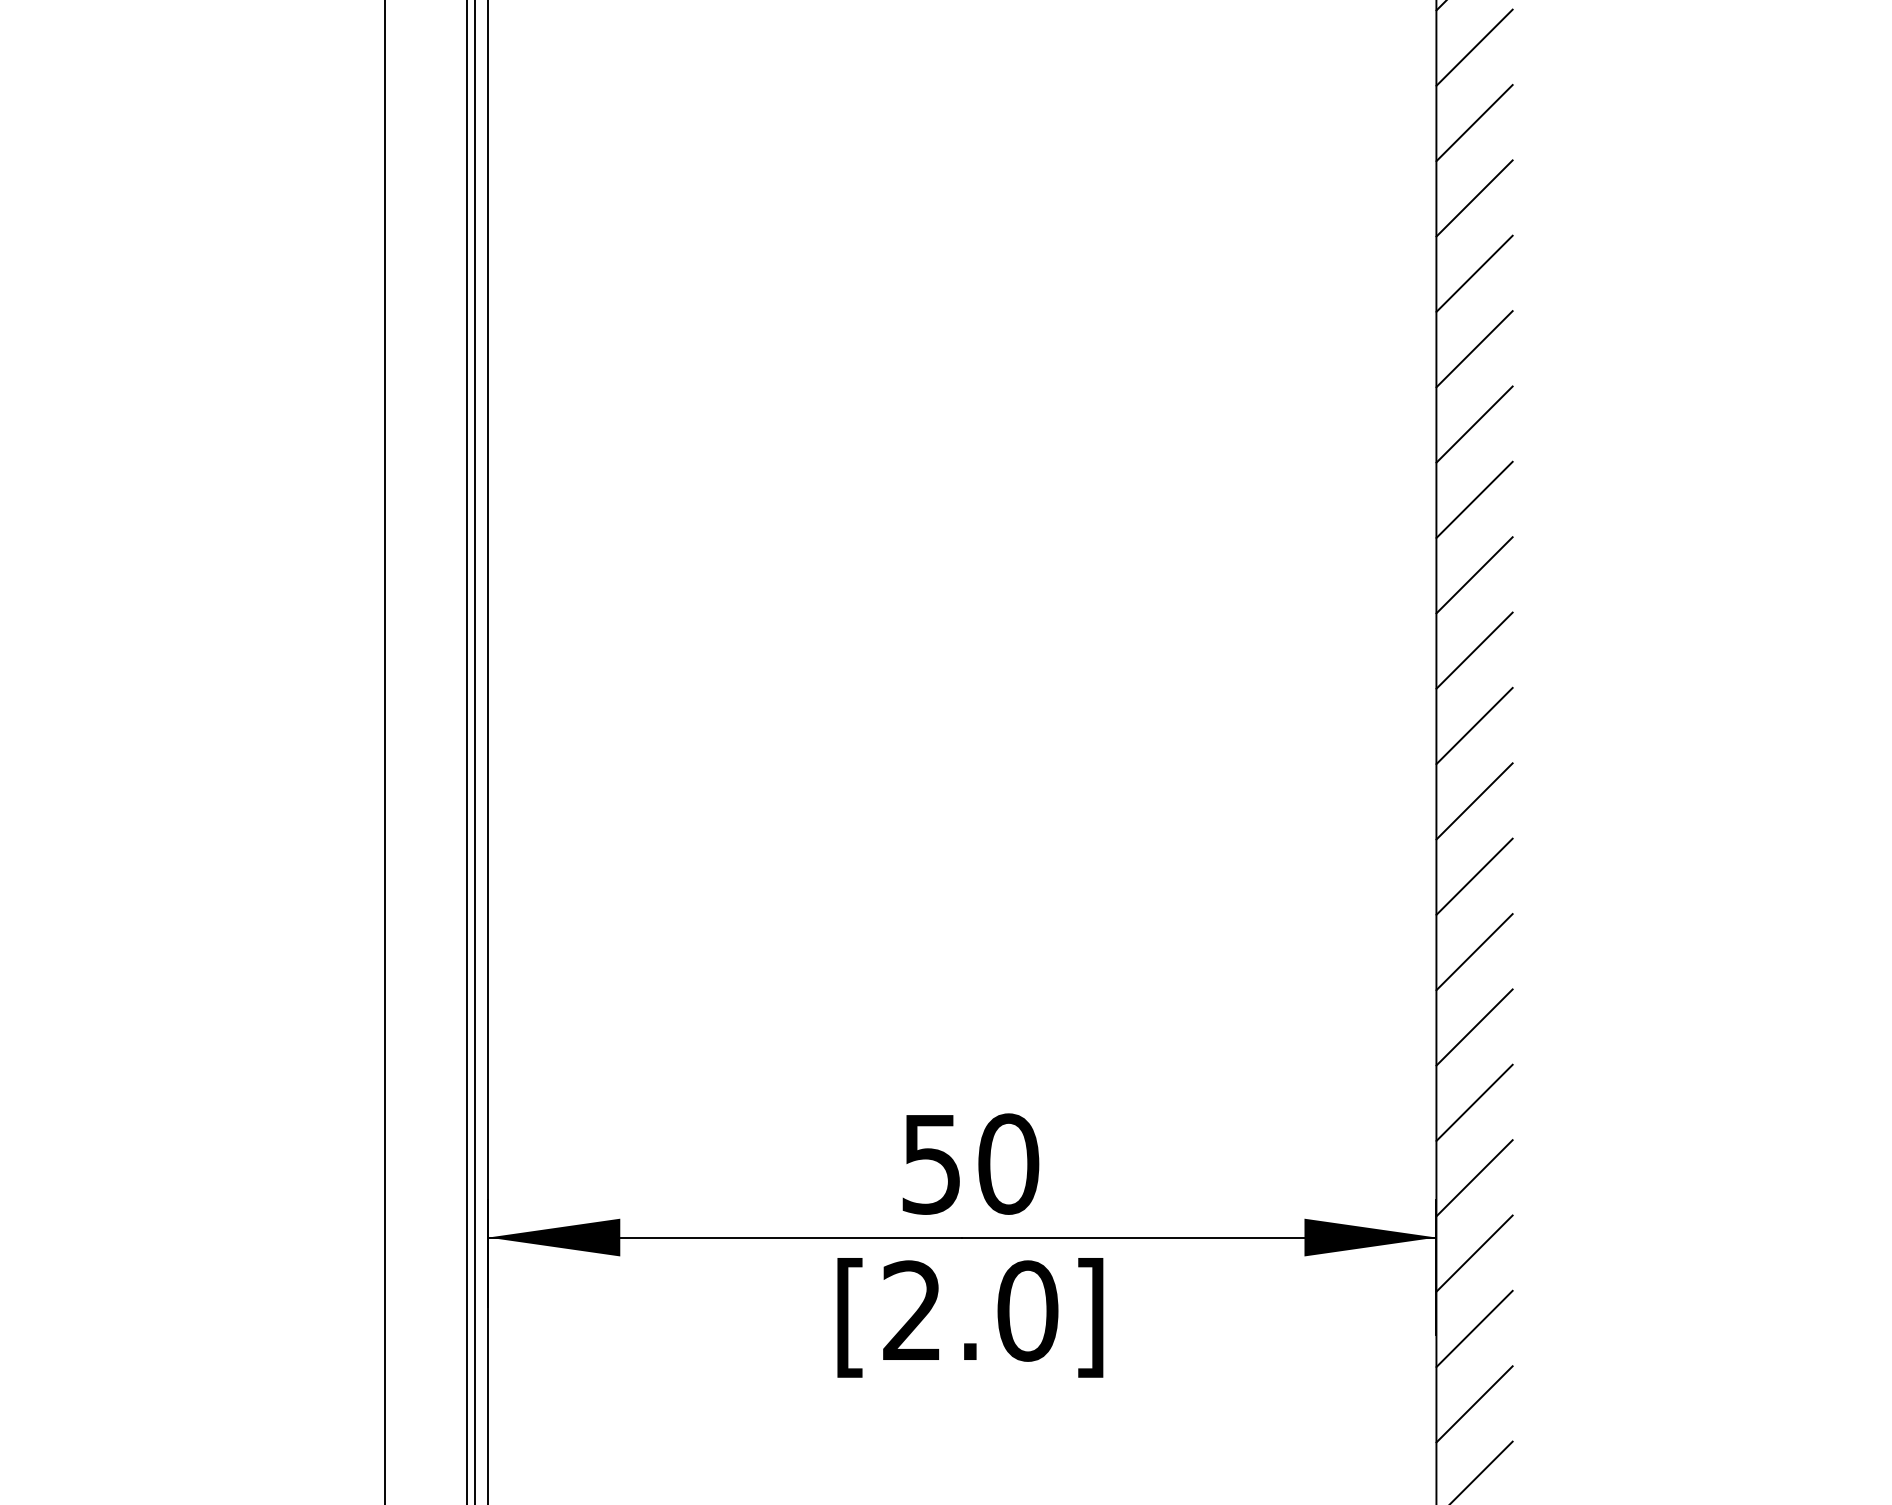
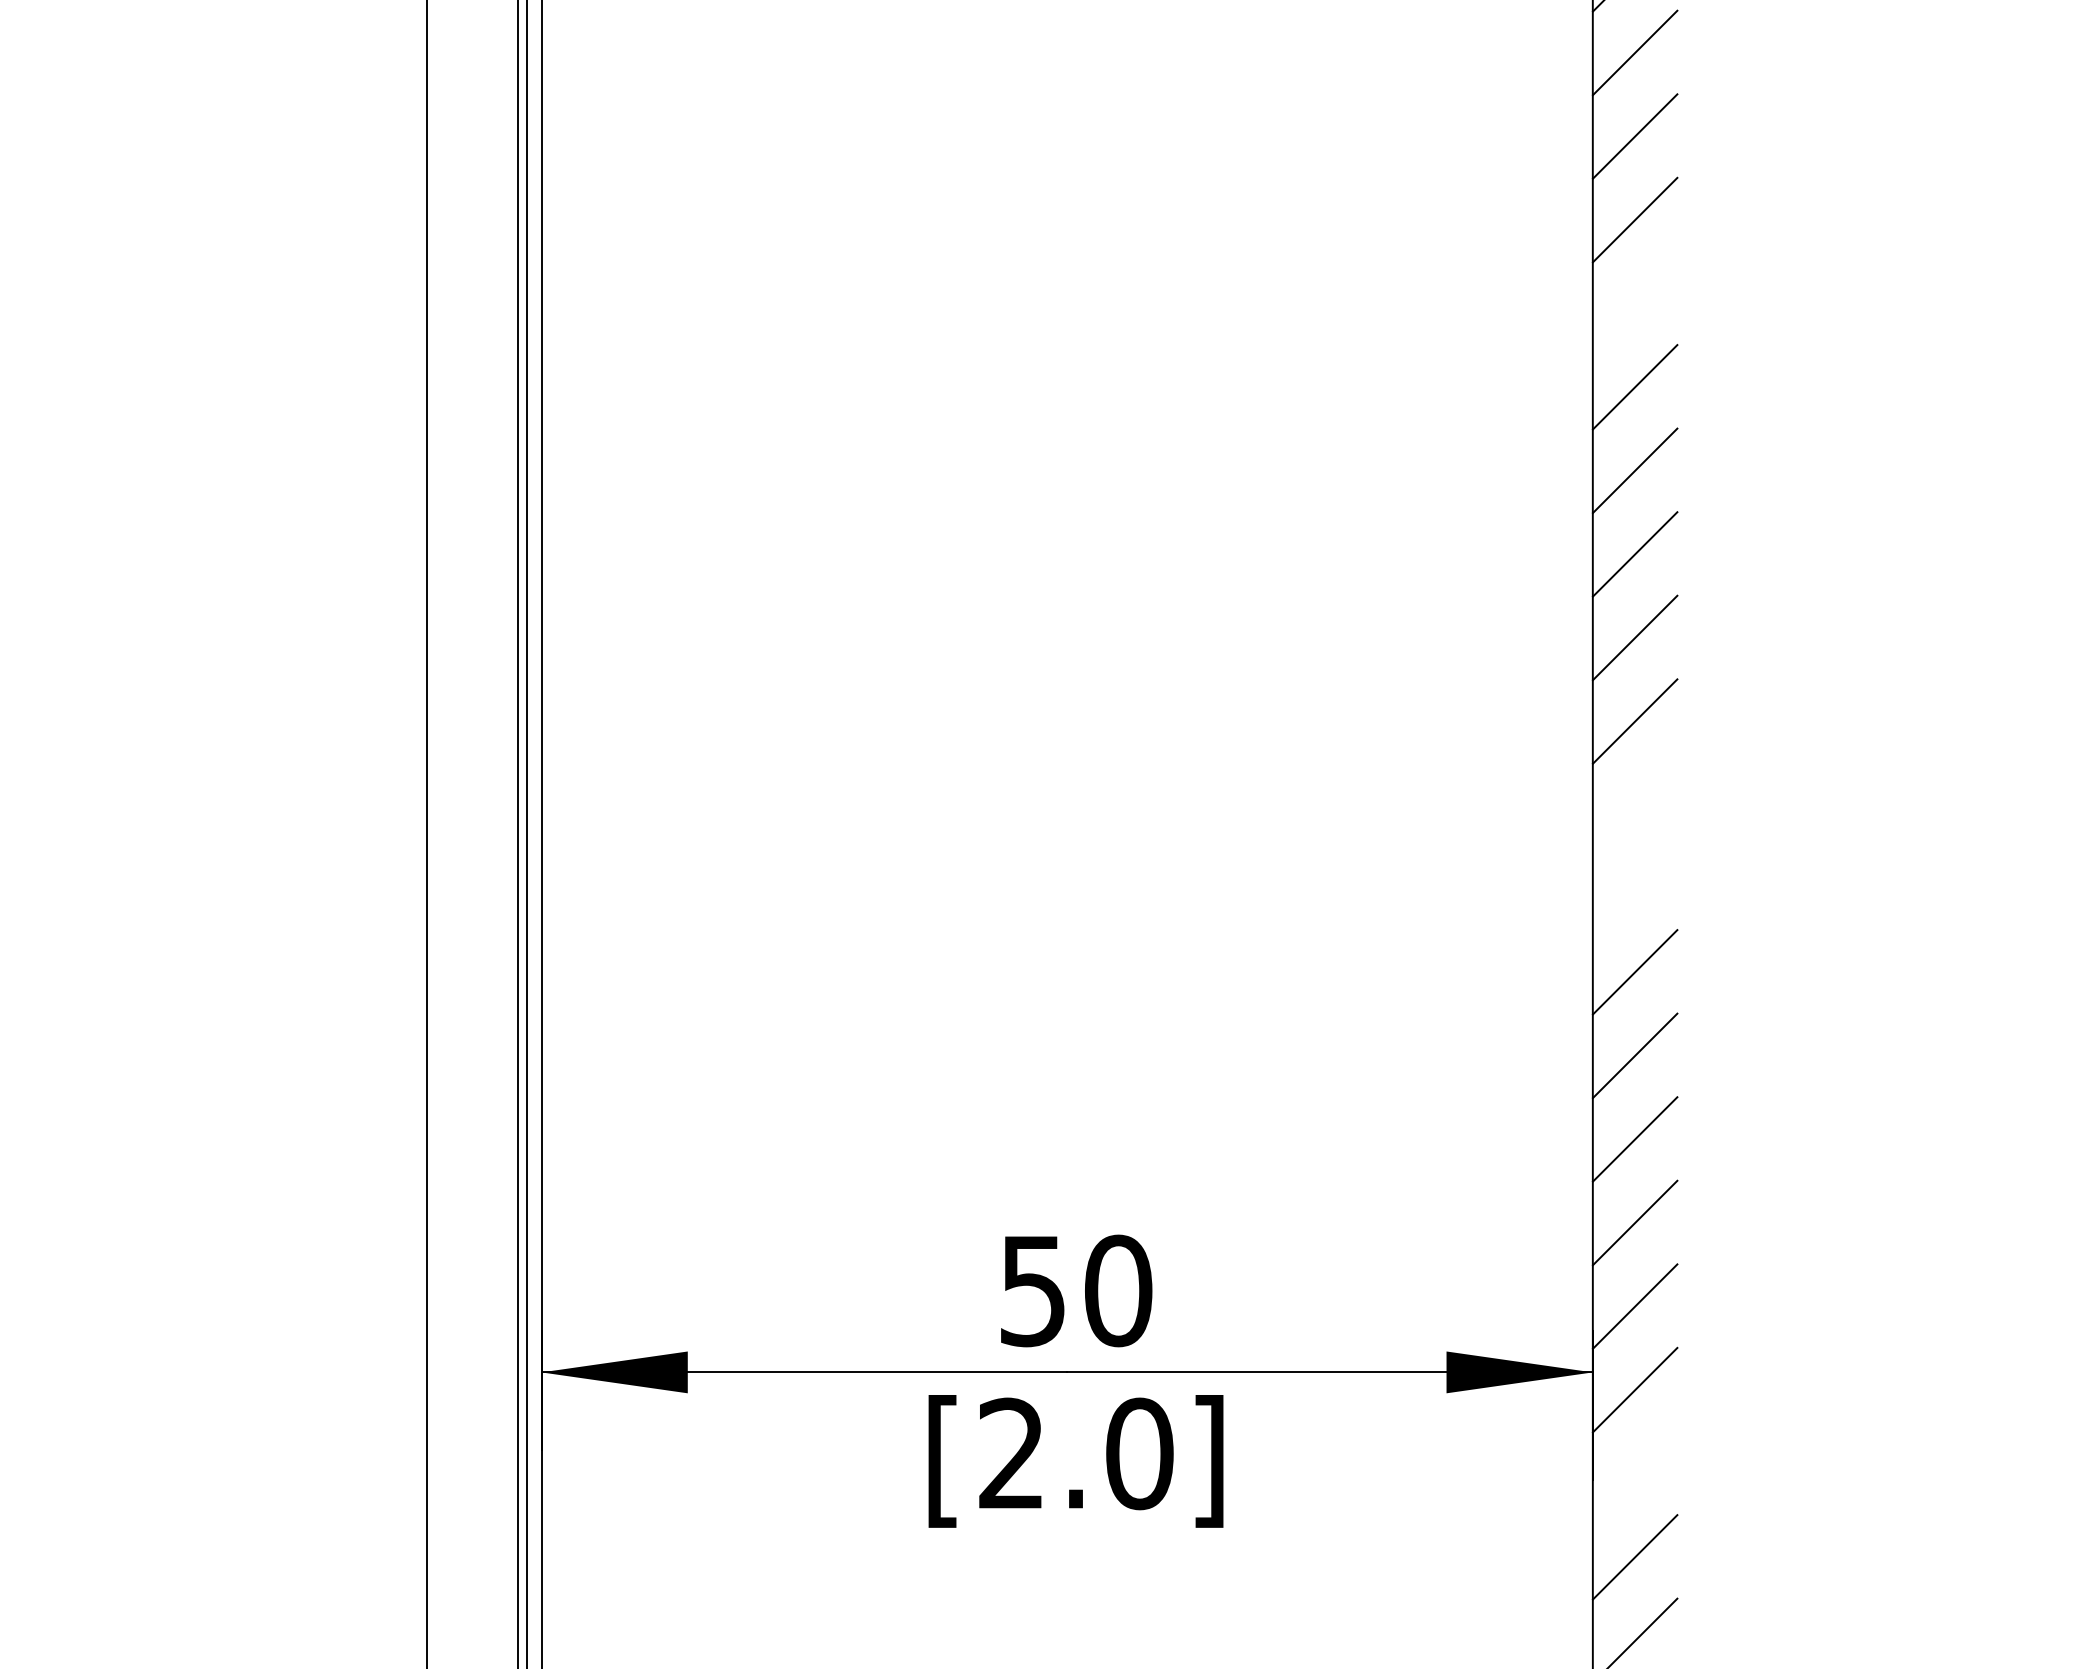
line: (1474, 273) -> (1635, 303), removed
line: (1474, 725) -> (1635, 804), removed
line: (1474, 801) -> (1635, 888), removed
line: (1474, 1328) -> (1635, 1473), removed

